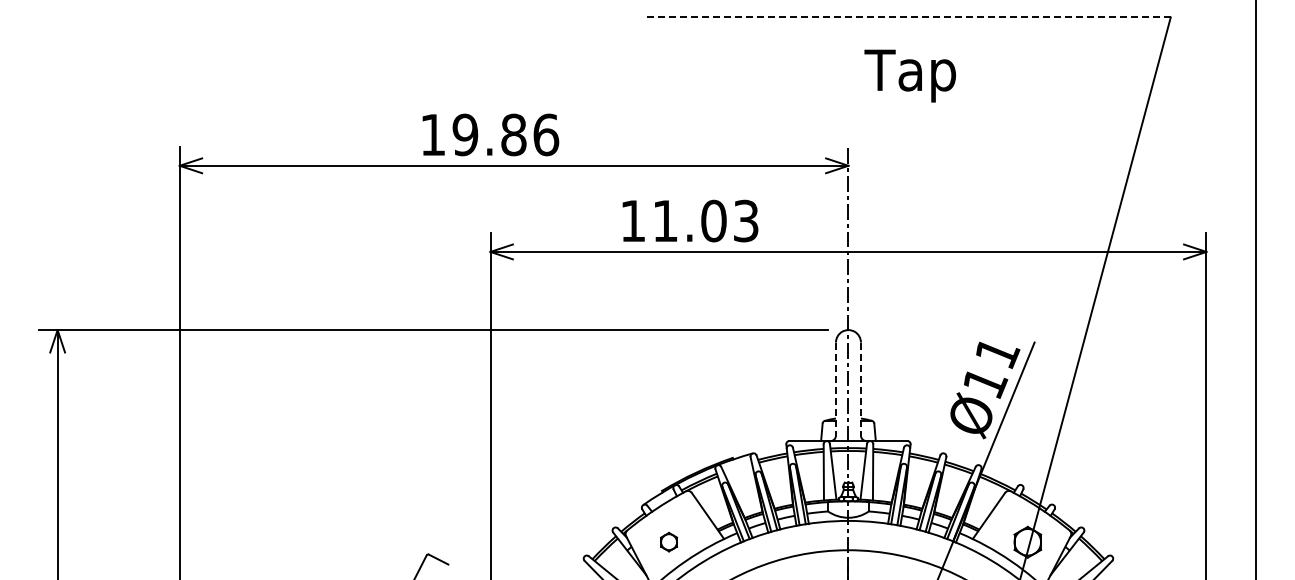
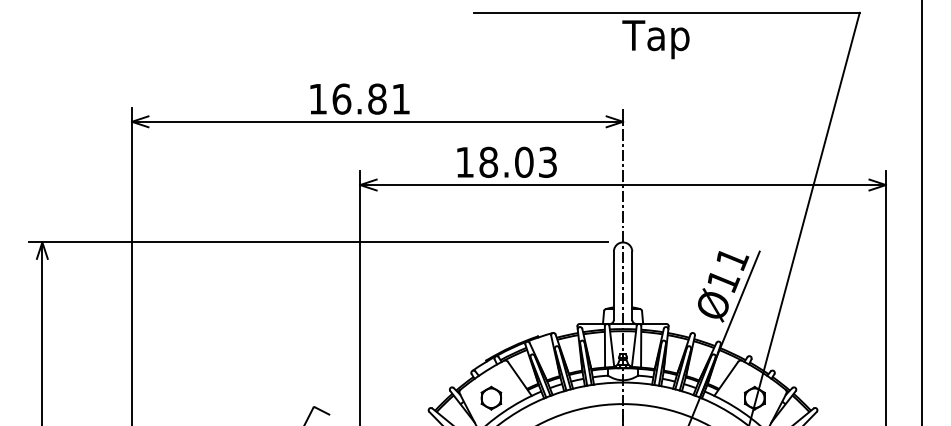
line: (907, 17) -> (666, 12), dashed -> solid
text: (909, 75) -> (655, 39), moved
text: (505, 134) -> (371, 98), 19.86 -> 16.81
text: (665, 220) -> (488, 161), 11.03 -> 18.03
line: (835, 389) -> (613, 286), dashed -> solid
line: (860, 389) -> (631, 286), dashed -> solid
part: (668, 541) -> (490, 397), size x1.67

